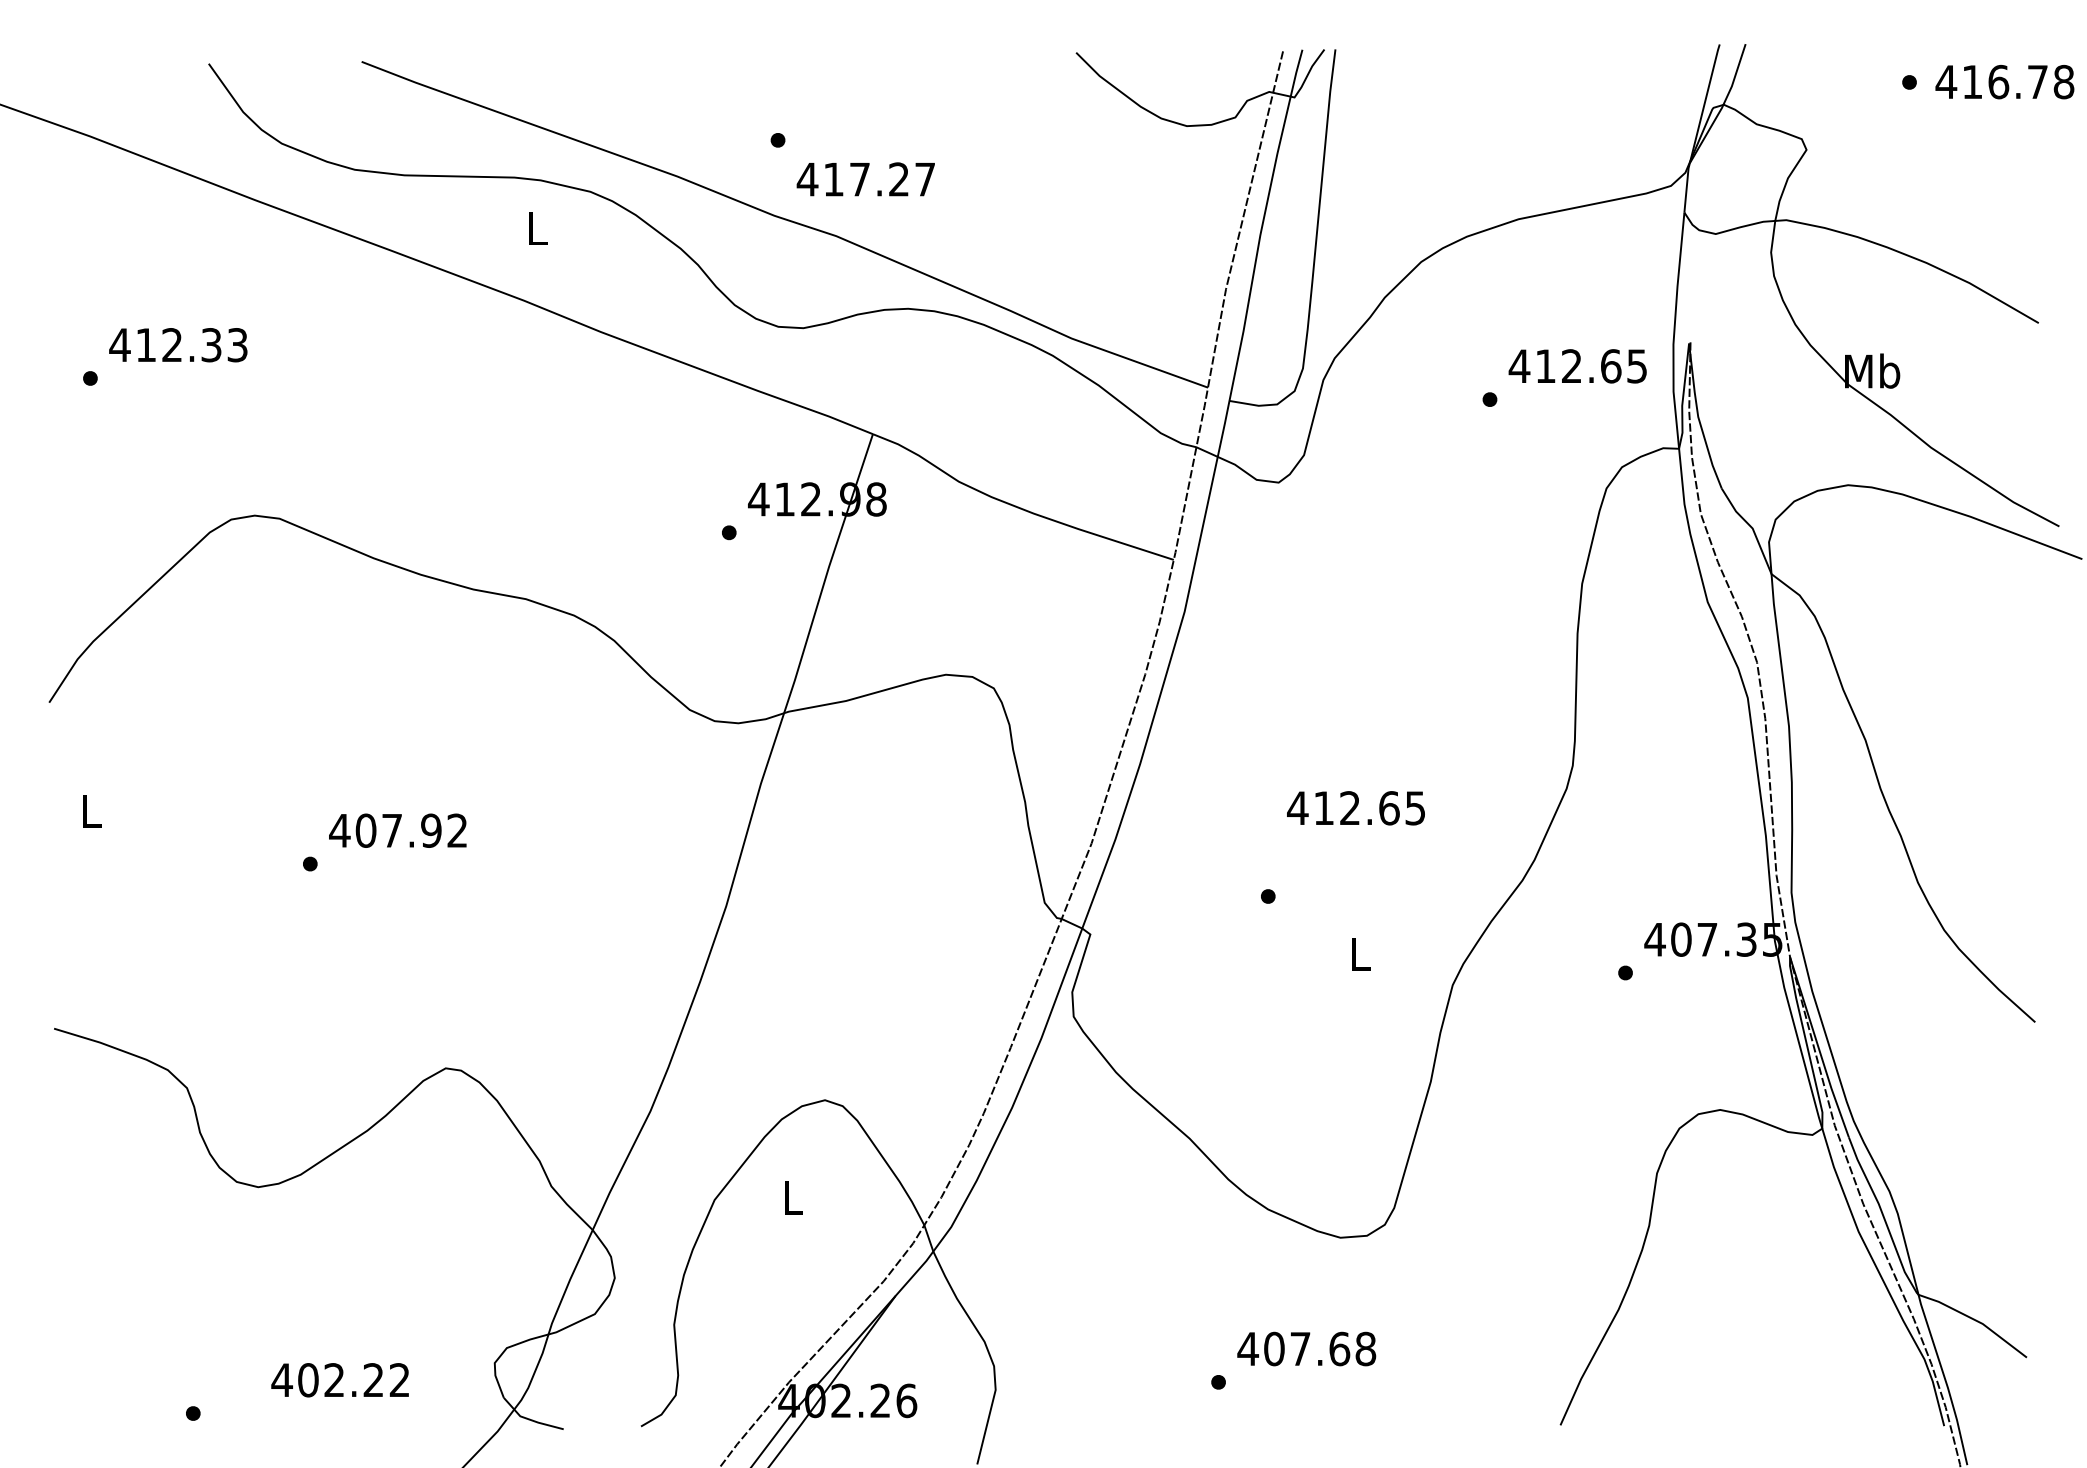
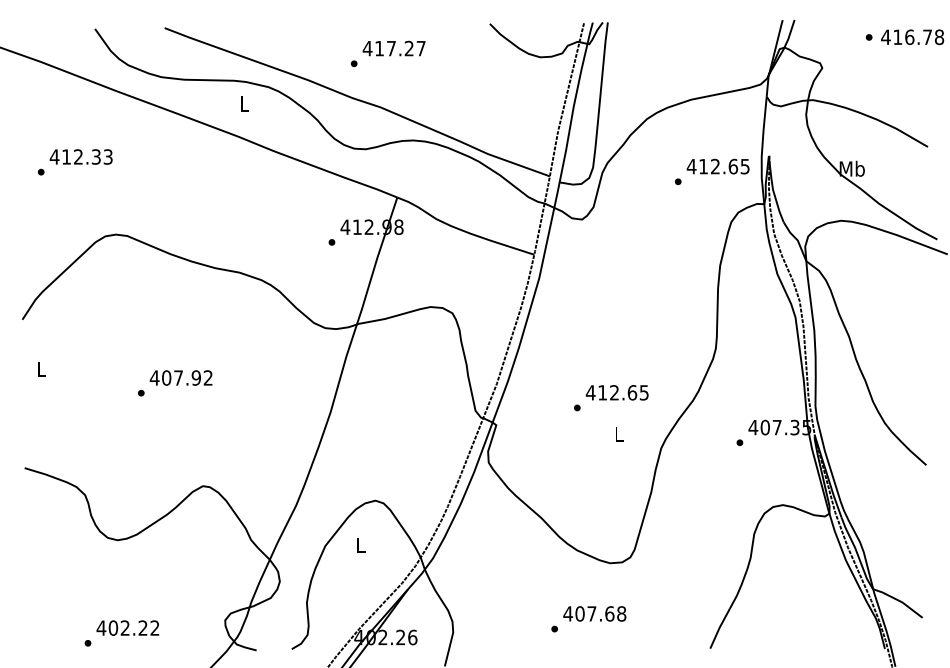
text: (864, 179) -> (393, 48), moved
text: (1354, 807) -> (616, 392), moved
text: (339, 1378) -> (127, 627), moved

